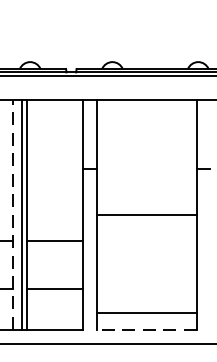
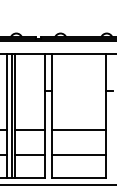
line: (13, 214) -> (7, 115), dashed -> solid
line: (145, 214) -> (78, 129), moved
line: (145, 312) -> (78, 155), moved
line: (147, 329) -> (79, 177), dashed -> solid

